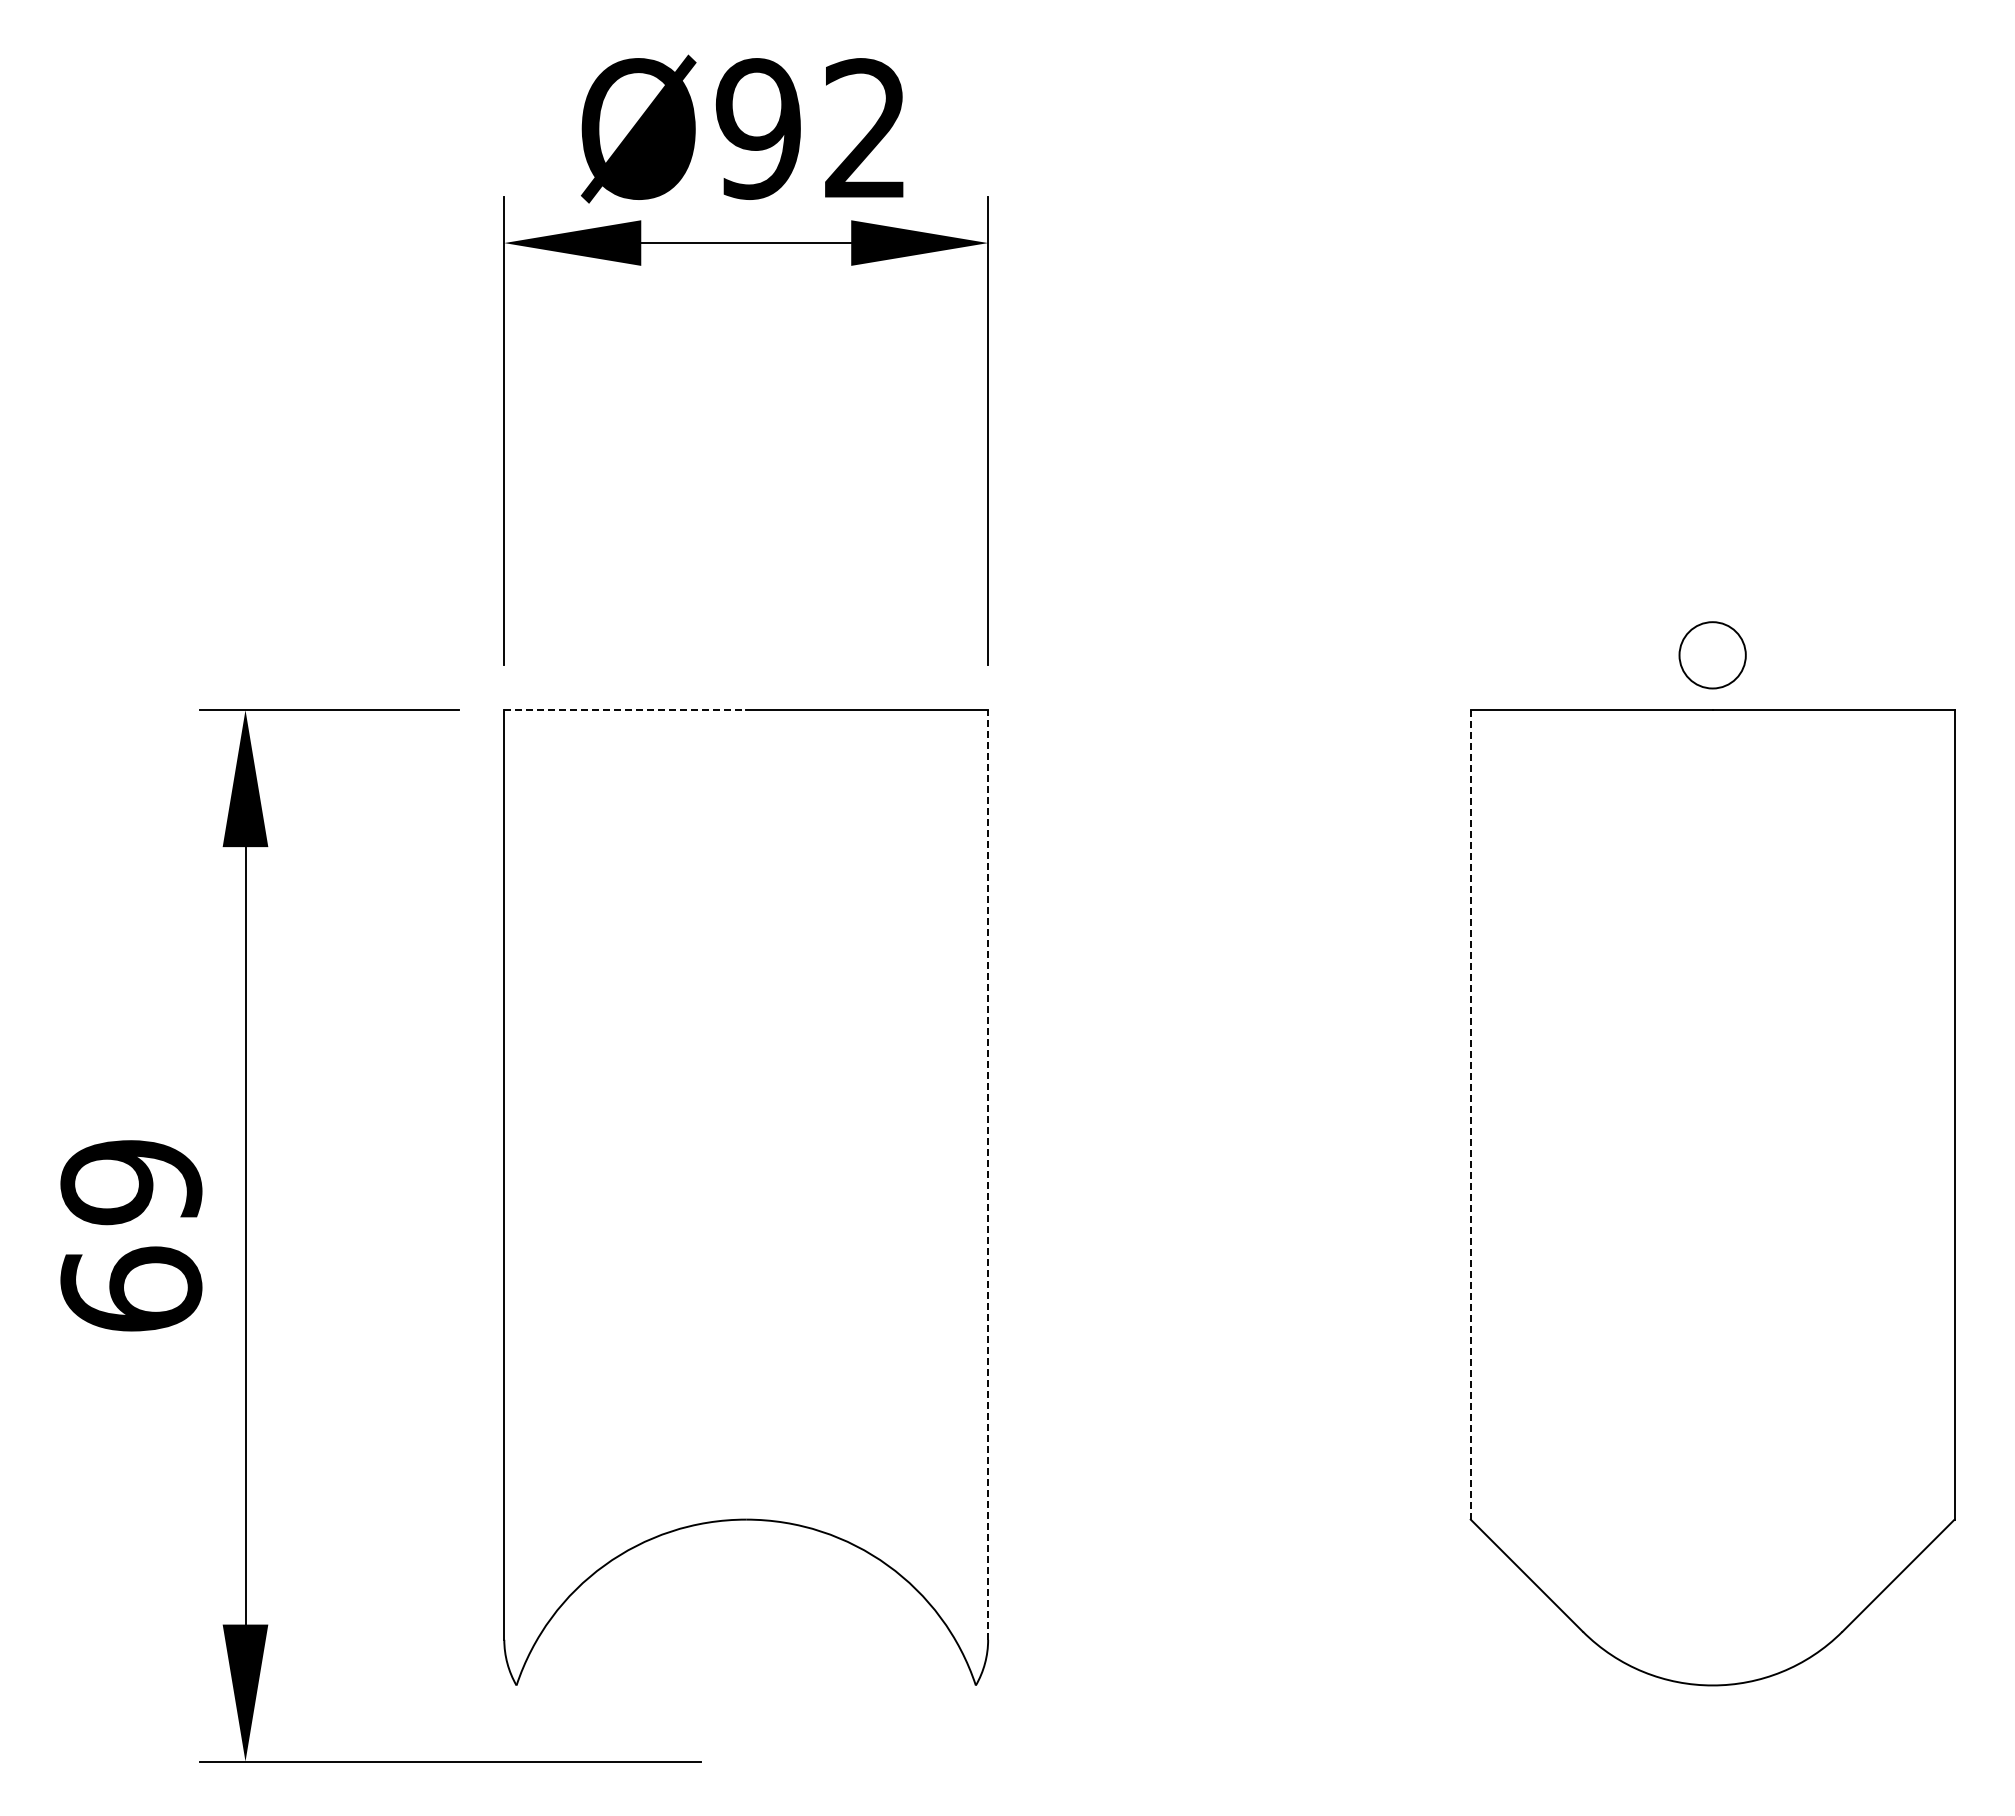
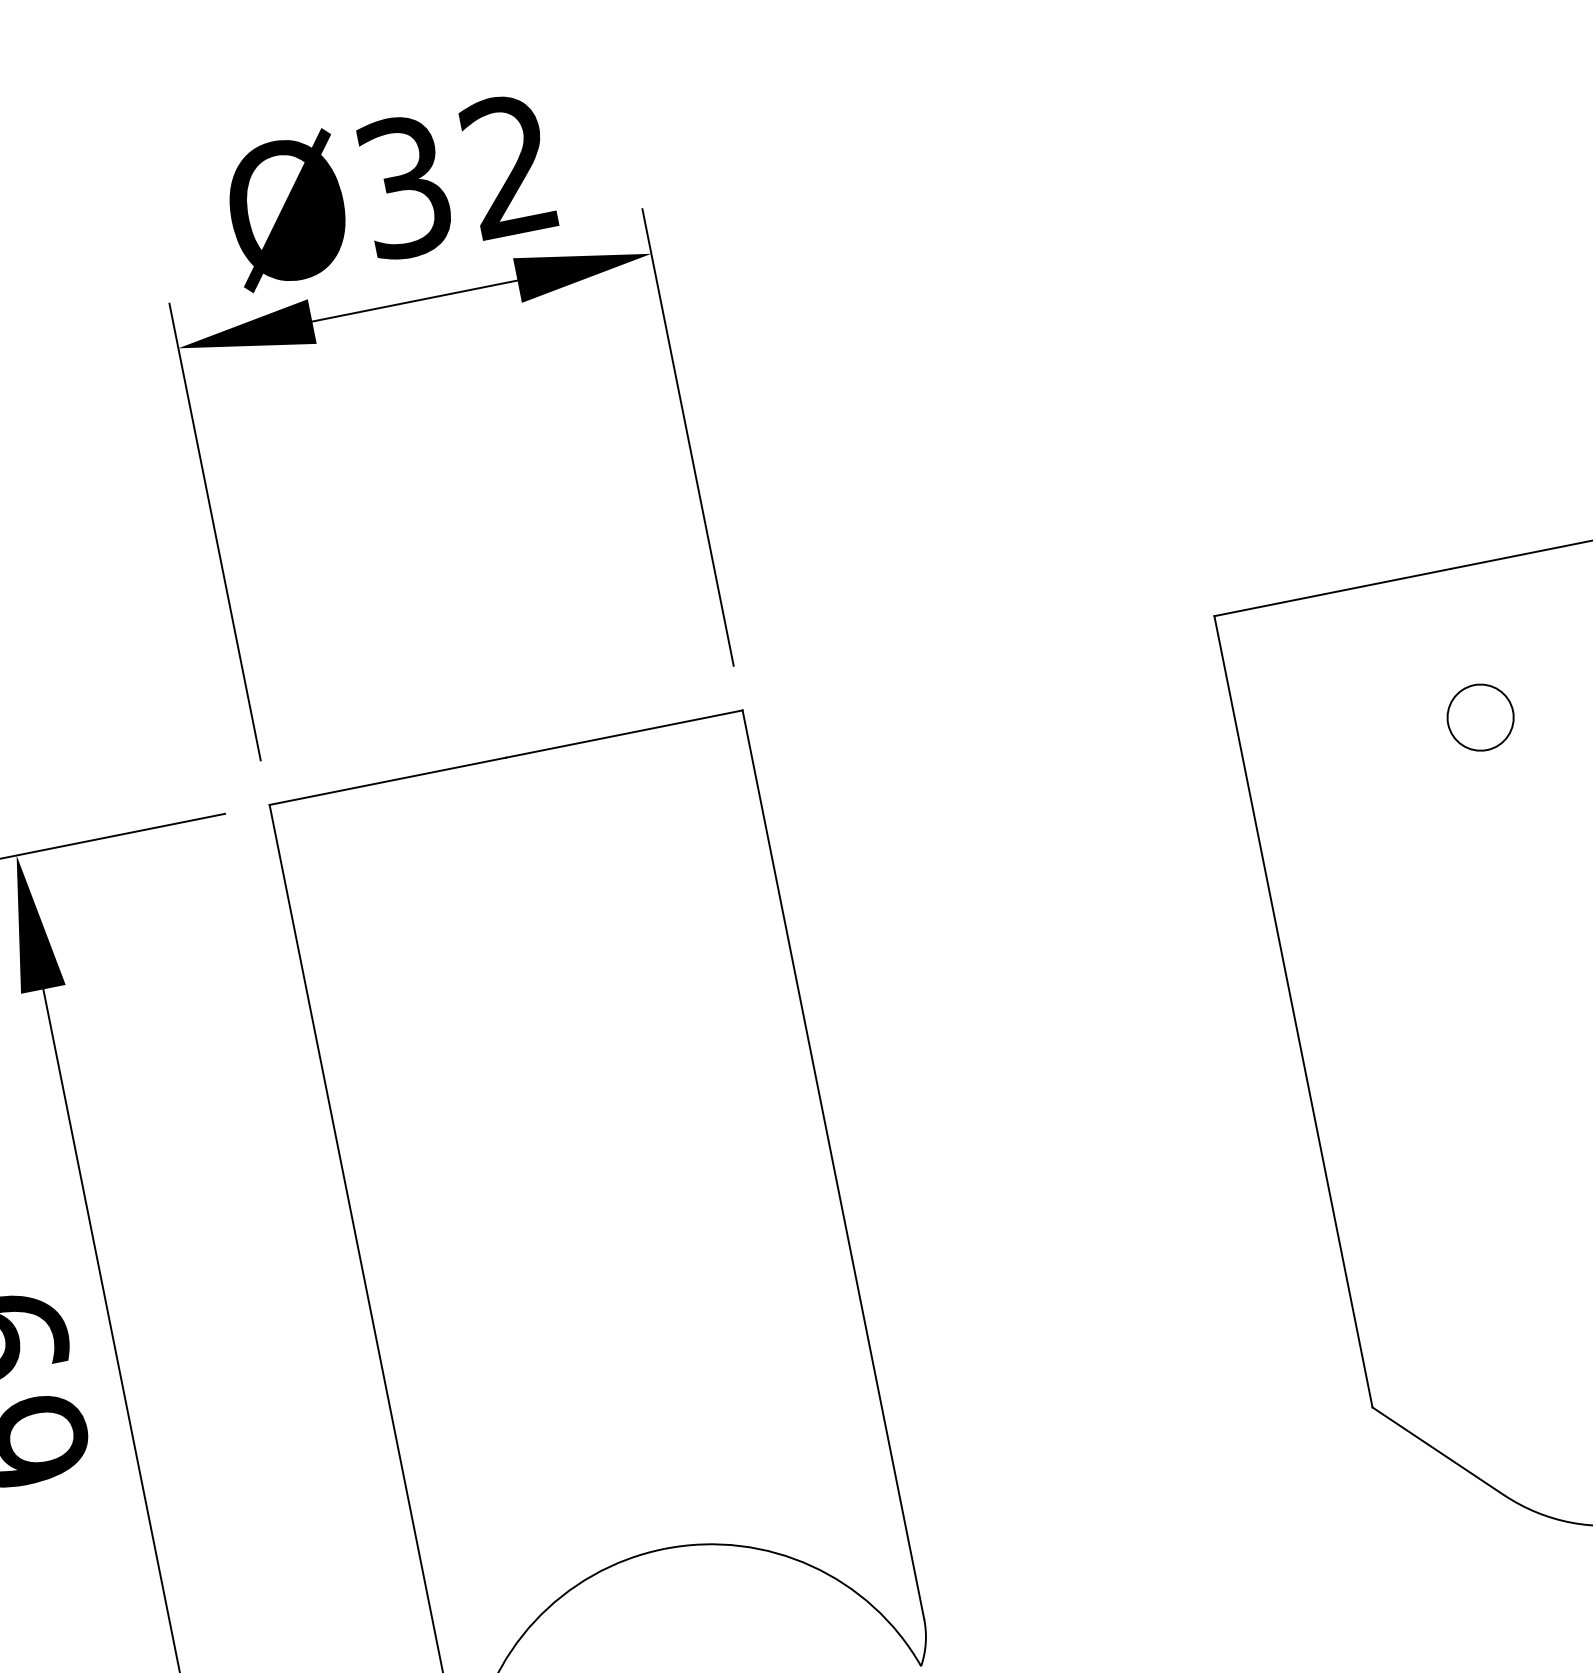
text: (757, 128) -> (403, 186), Ø92 -> Ø32
circle: (1712, 655) -> (1480, 717), moved
line: (625, 710) -> (388, 781), dashed -> solid
line: (1470, 1114) -> (1293, 1011), dashed -> solid
line: (988, 1175) -> (833, 1165), dashed -> solid

